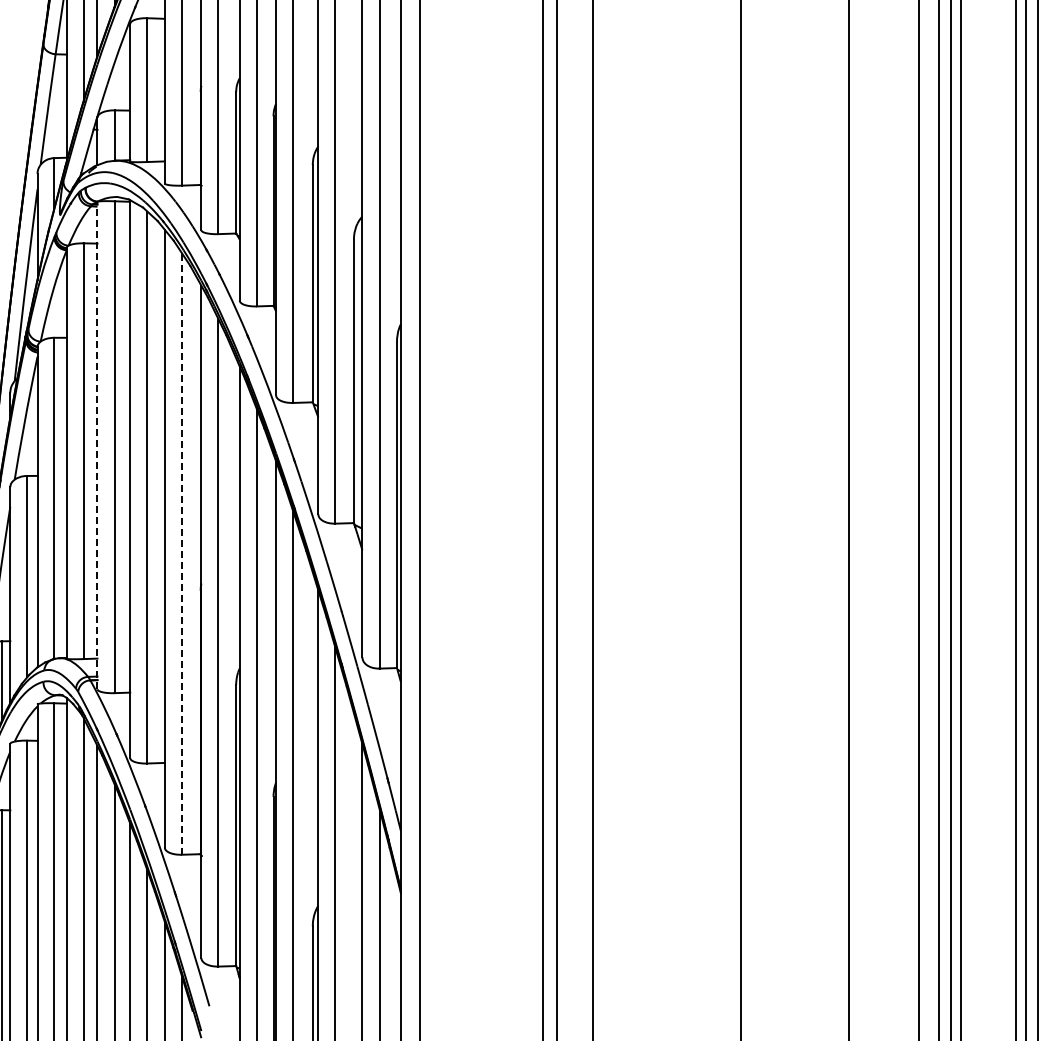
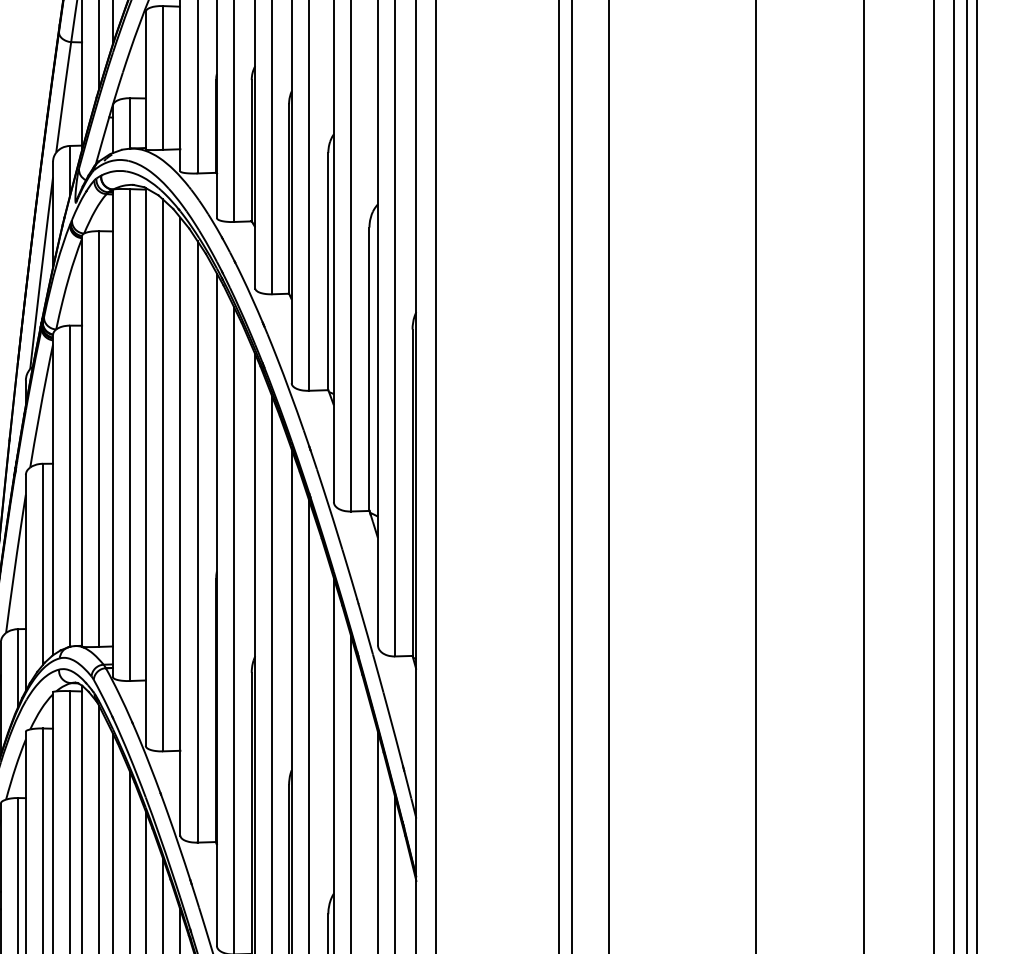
line: (97, 445) -> (113, 433), dashed -> solid
line: (181, 554) -> (197, 542), dashed -> solid

